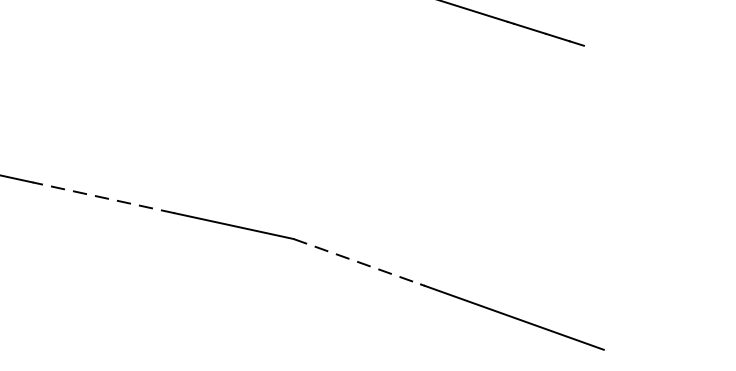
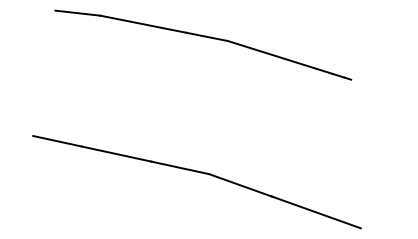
line: (103, 198) -> (116, 154), dashed -> solid
line: (357, 262) -> (240, 185), dashed -> solid

